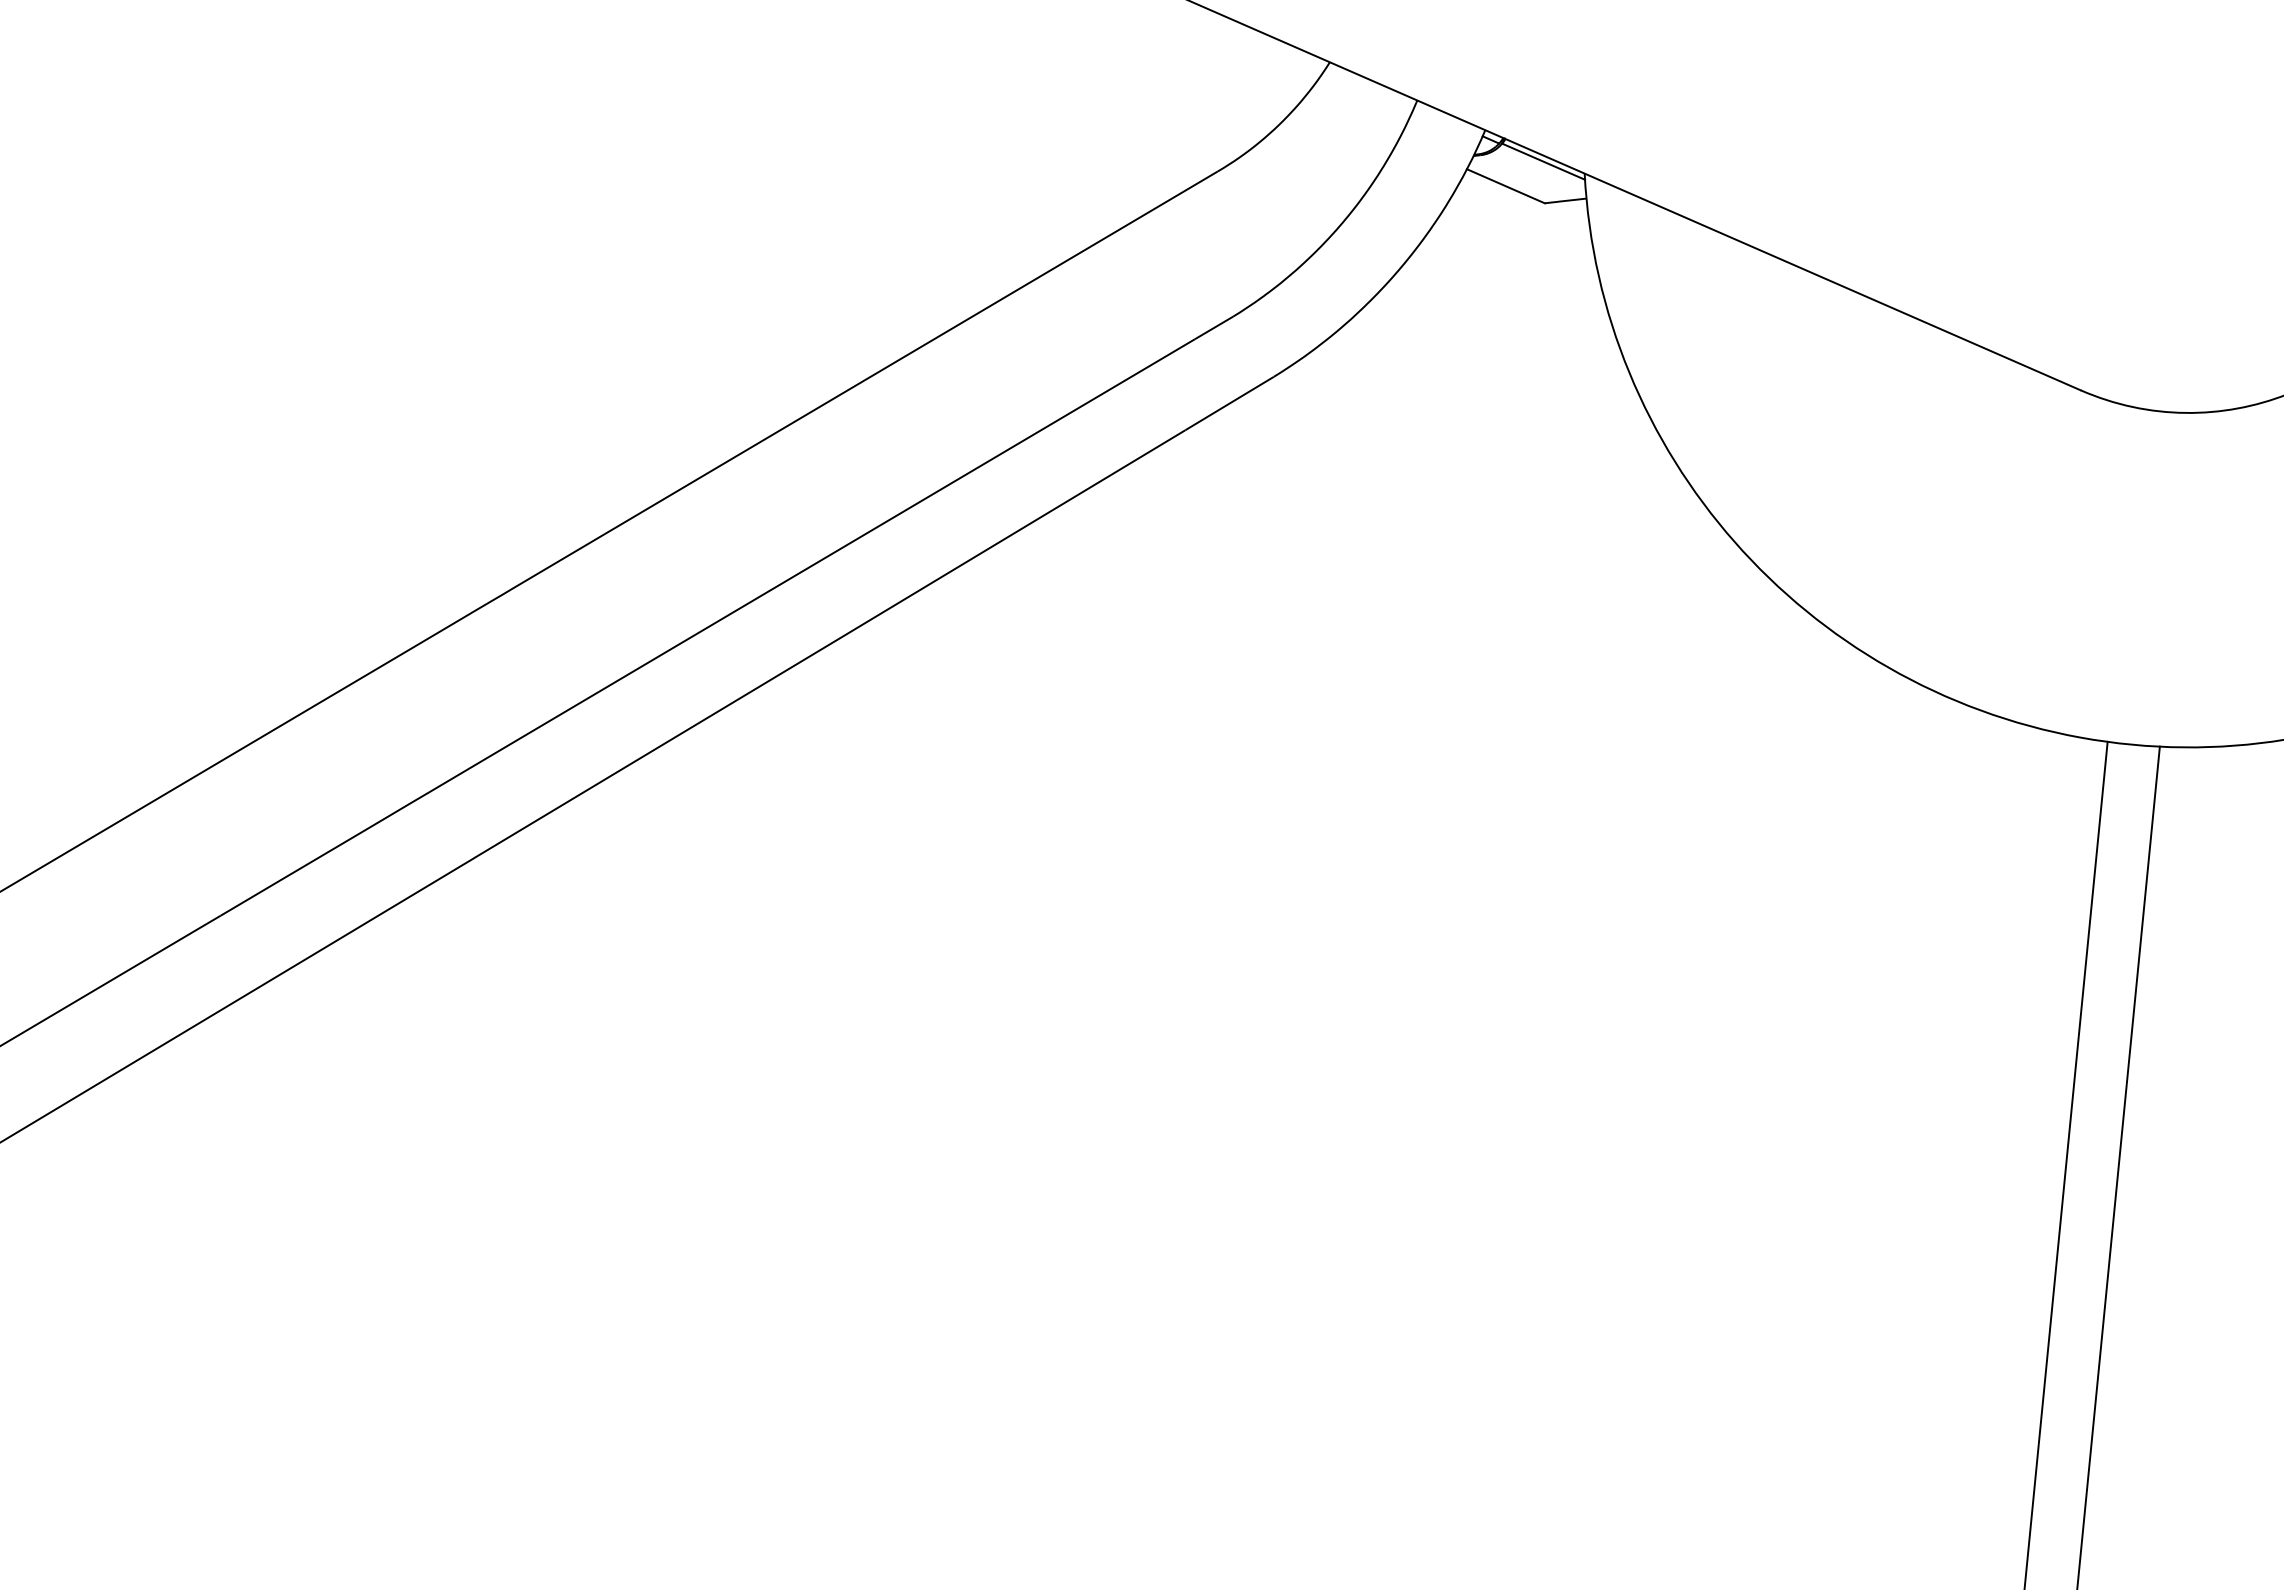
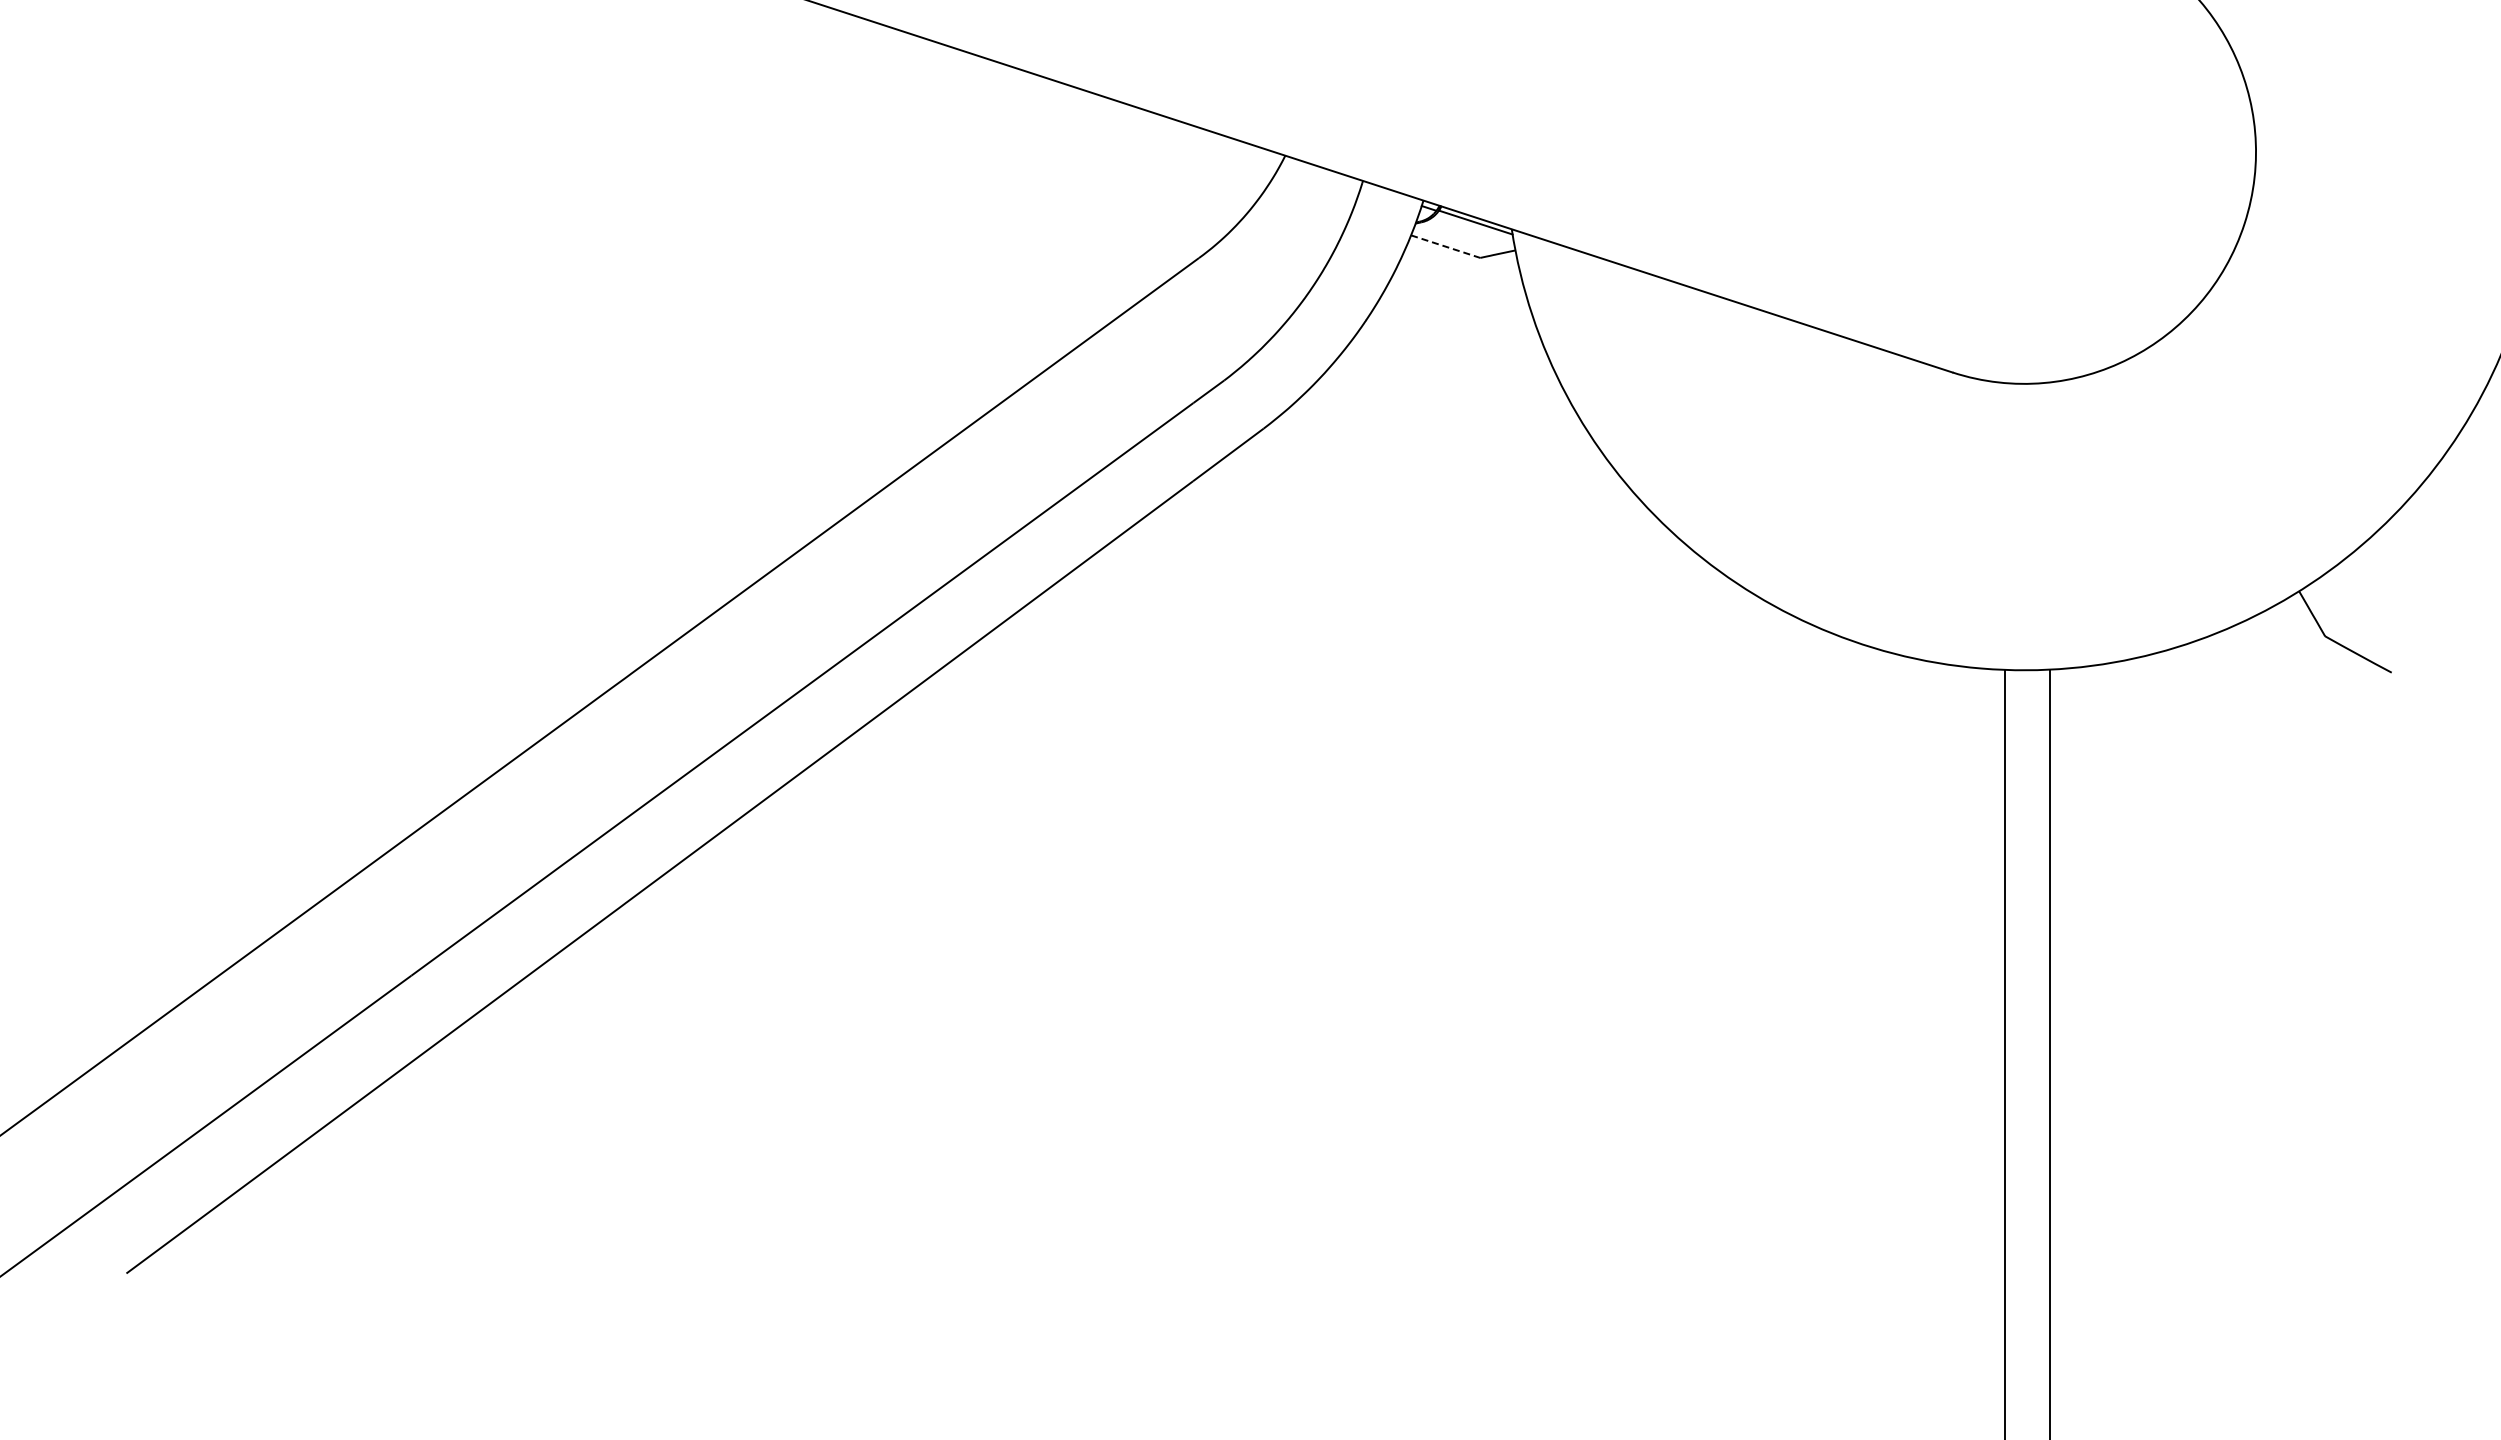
line: (1506, 186) -> (1446, 246), solid -> dashed

